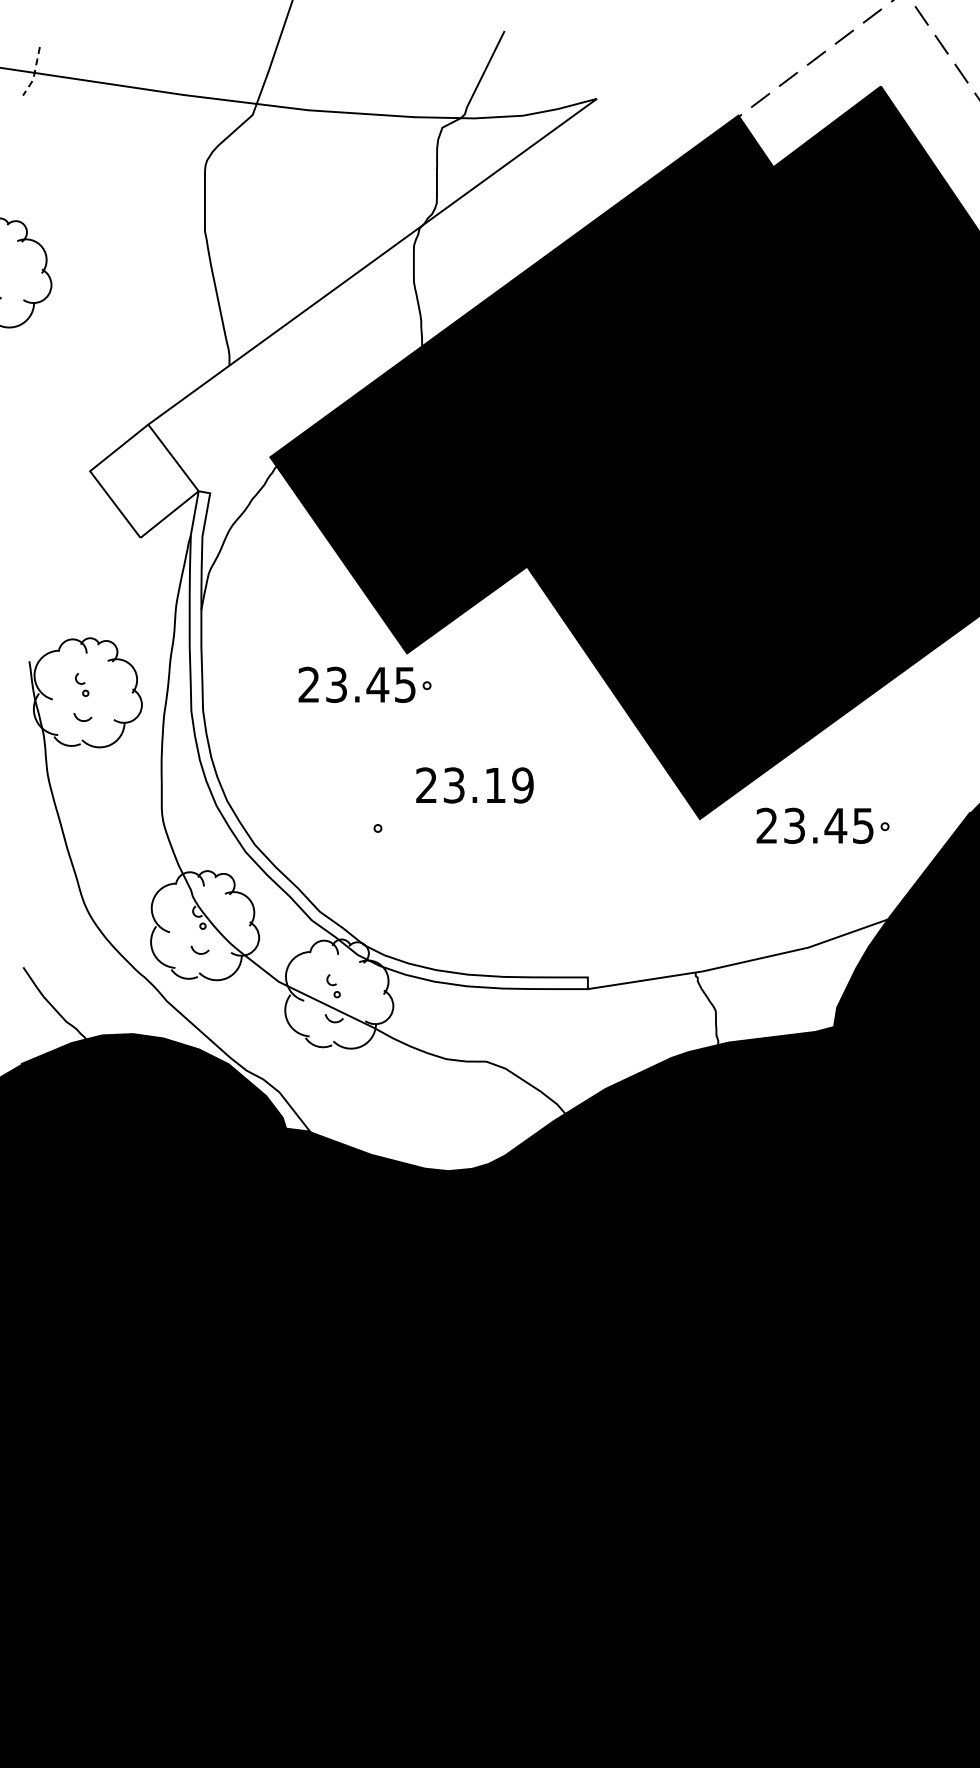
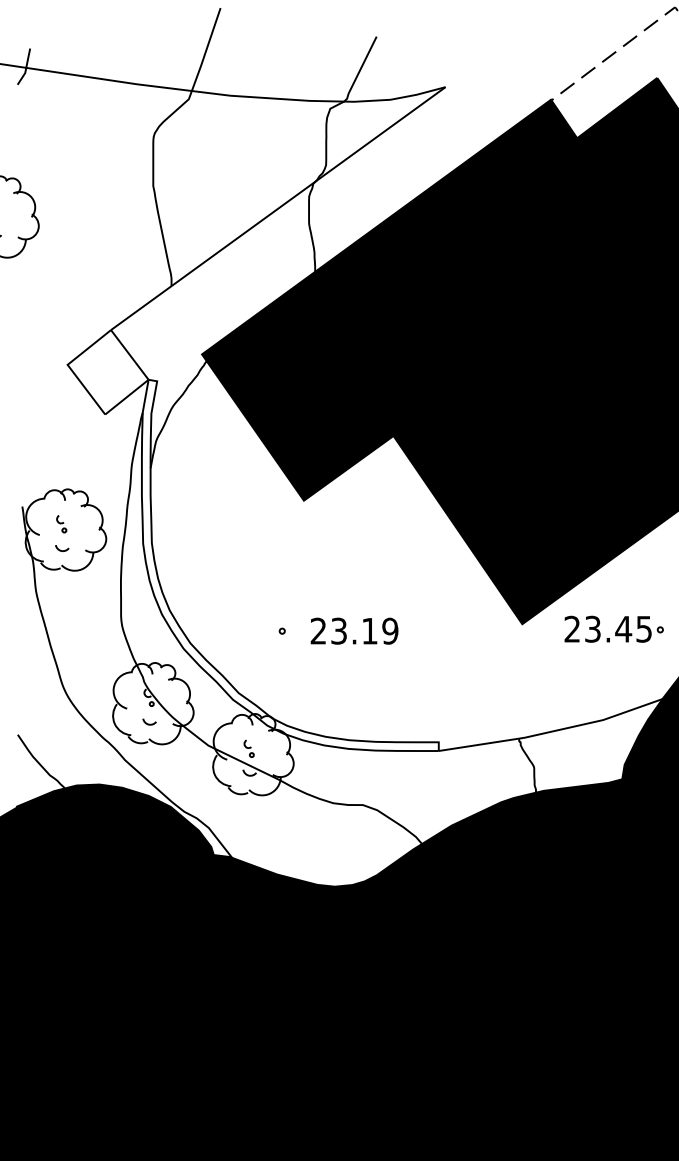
line: (34, 73) -> (26, 68), dashed -> solid
part: (364, 684) -> (272, 523), removed
text: (474, 785) -> (354, 631), moved

